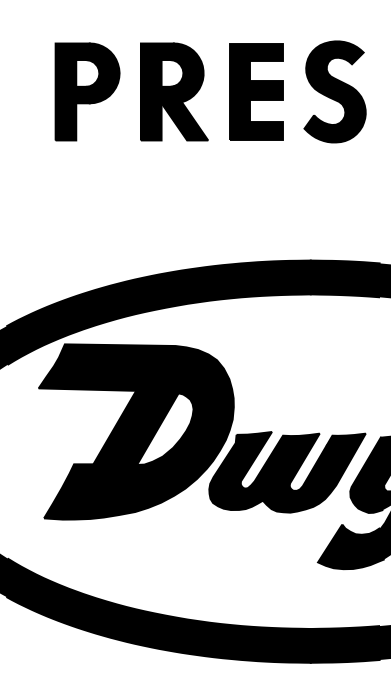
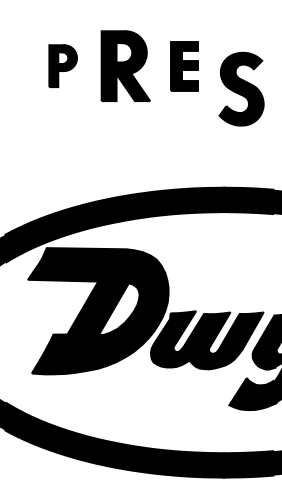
part: (87, 91) -> (63, 65), size x0.6
part: (256, 91) -> (184, 65), size x0.7
part: (334, 91) -> (241, 88), moved

